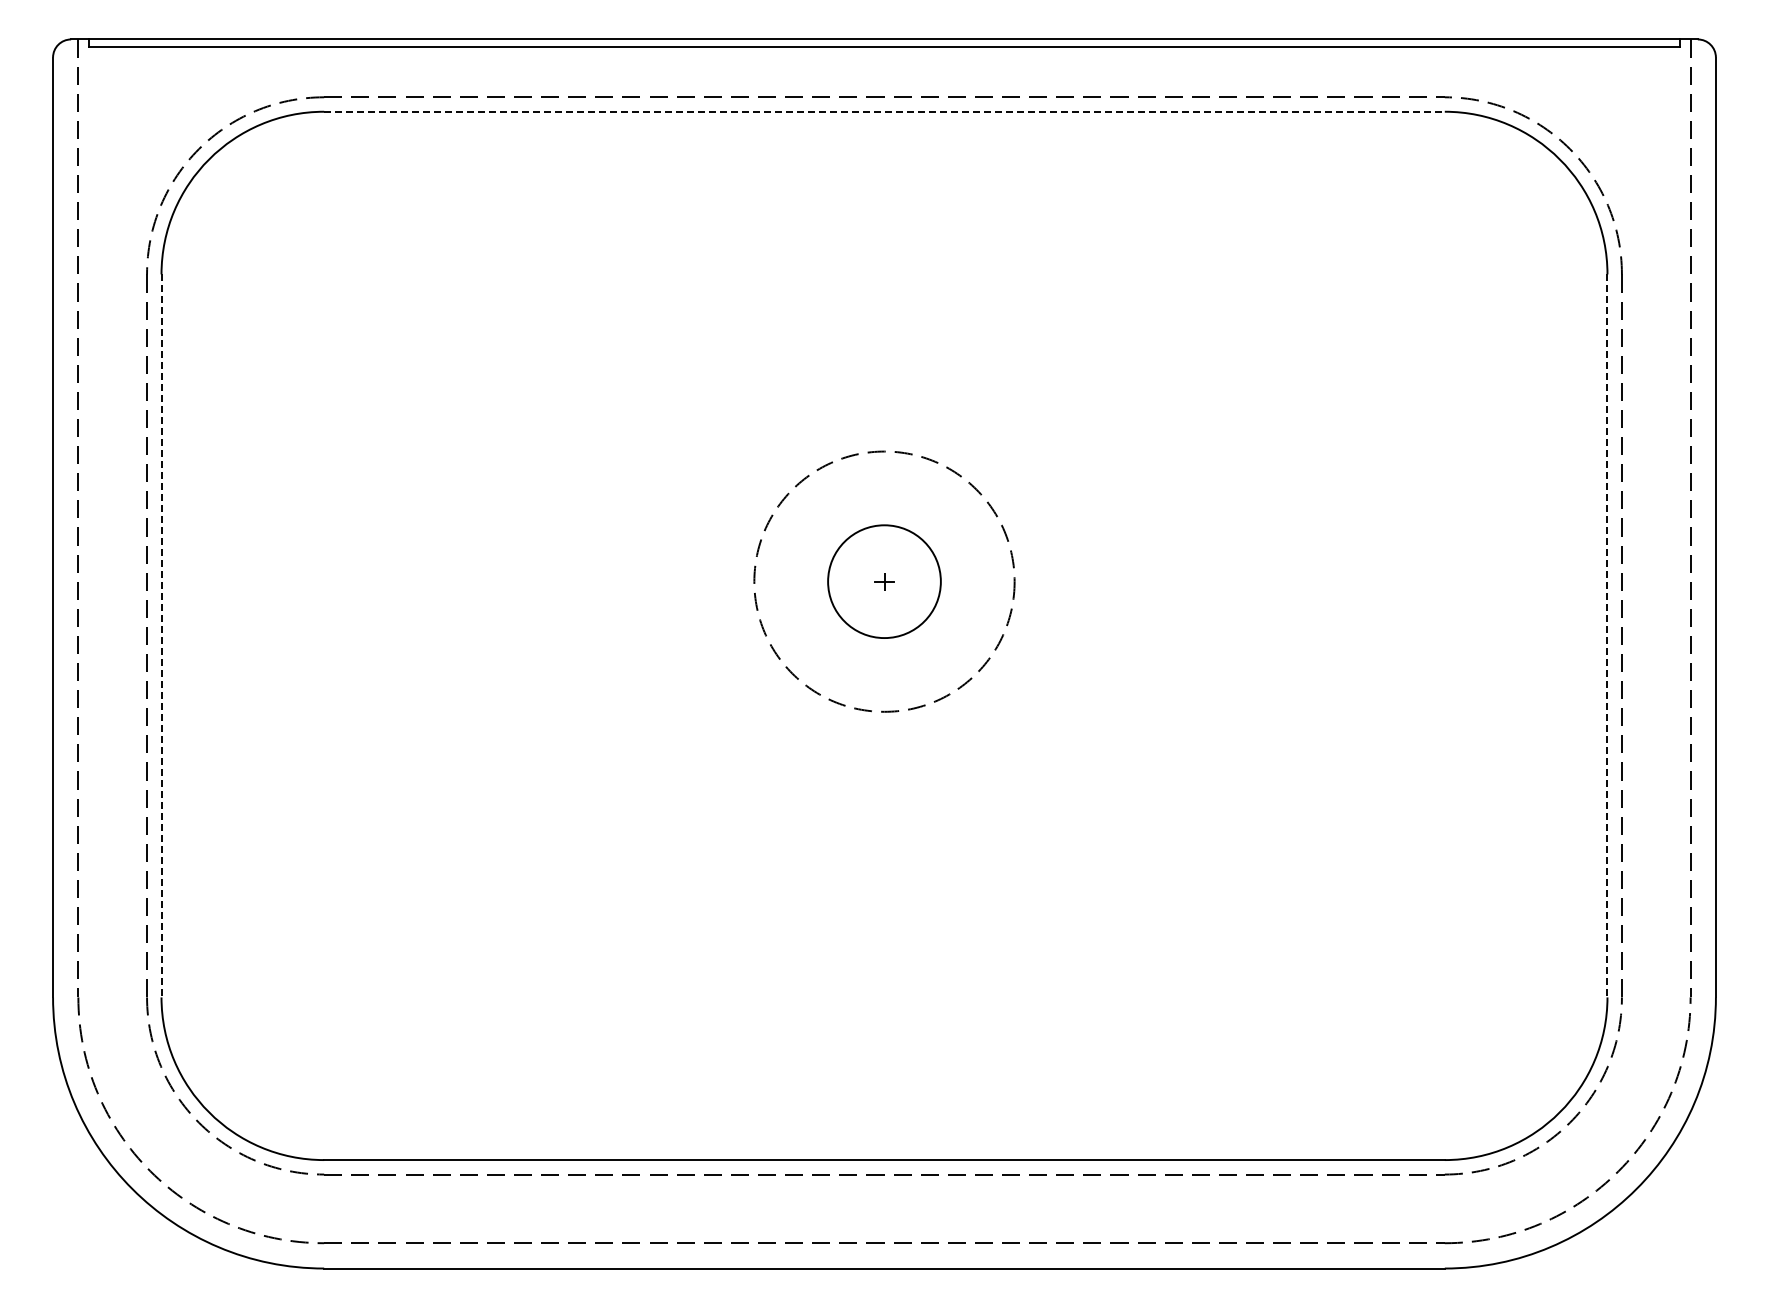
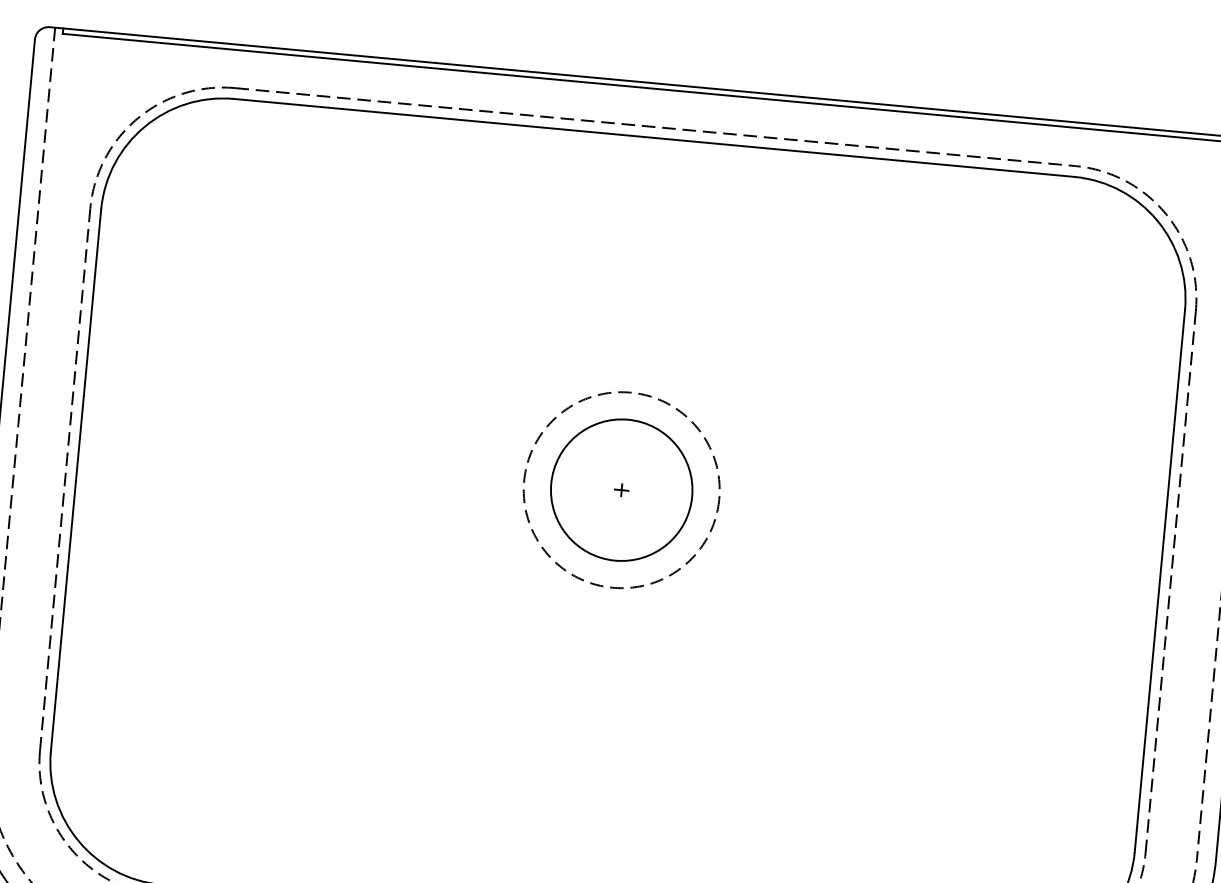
line: (884, 111) -> (654, 137), dashed -> solid
circle: (884, 581) -> (621, 490), size x1.67
line: (161, 636) -> (75, 481), dashed -> solid
line: (1607, 636) -> (1159, 581), dashed -> solid

